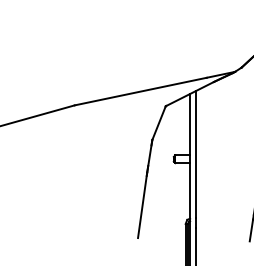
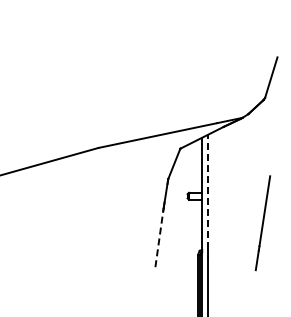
line: (195, 153) -> (207, 191), solid -> dashed
line: (142, 205) -> (159, 237), solid -> dashed

